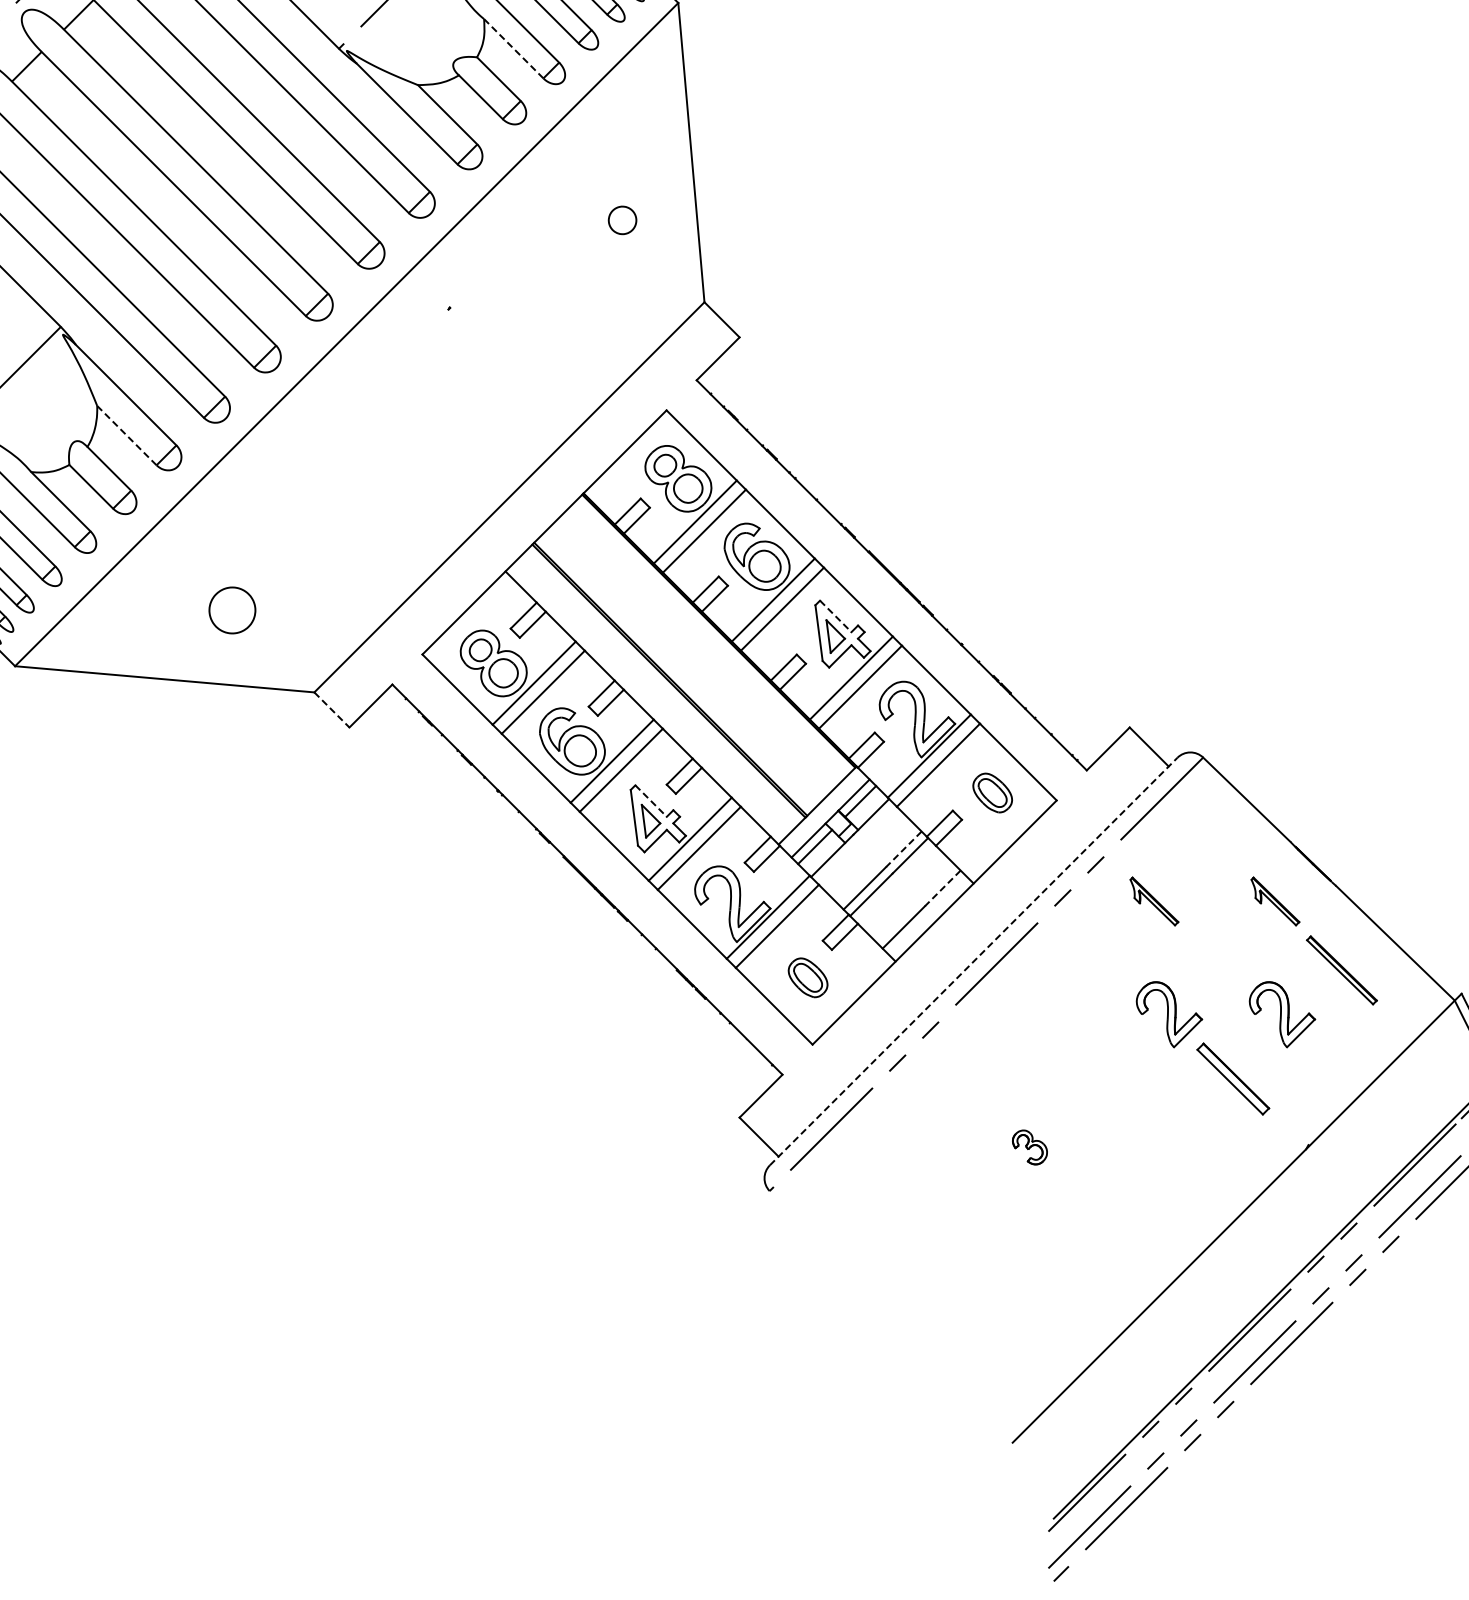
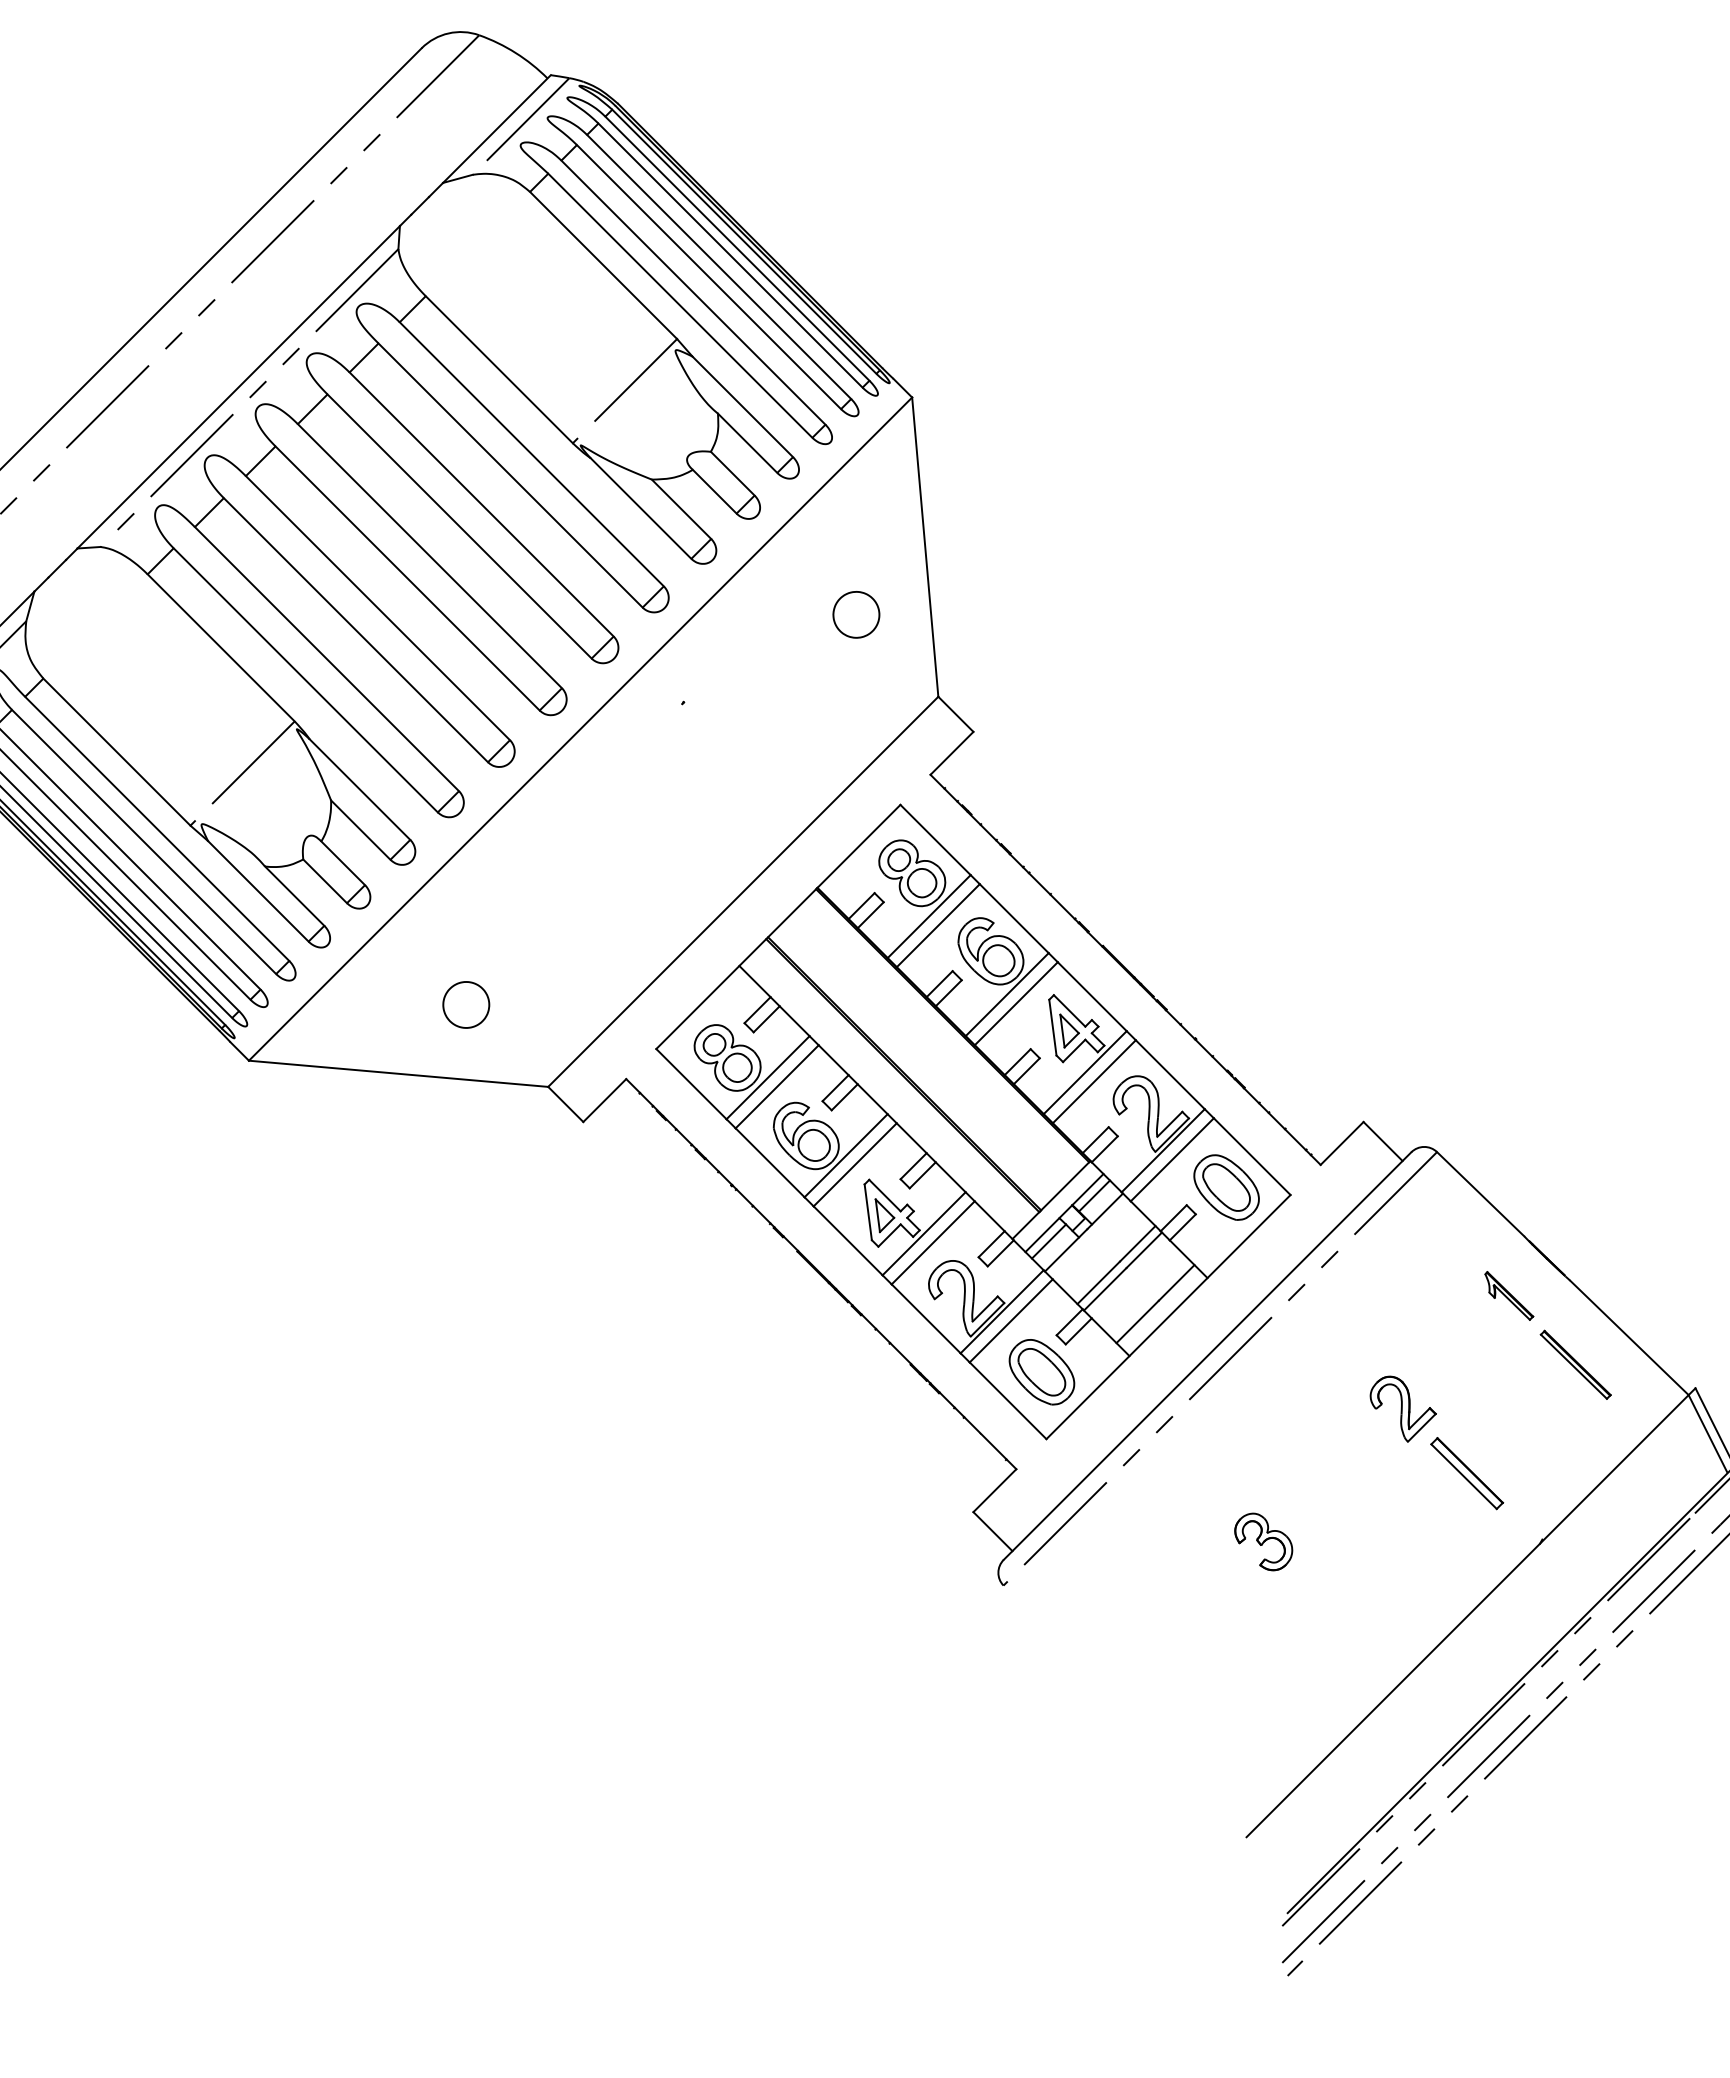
line: (513, 49) -> (747, 443), dashed -> solid
part: (622, 220) -> (856, 614), size x1.67
line: (126, 436) -> (360, 830), dashed -> solid
line: (835, 617) -> (1069, 1011), dashed -> solid
line: (331, 710) -> (565, 1104), dashed -> solid
part: (992, 793) -> (1226, 1187), size x1.67
line: (651, 801) -> (885, 1195), dashed -> solid
line: (903, 850) -> (1137, 1244), dashed -> solid
line: (942, 889) -> (1176, 1283), dashed -> solid
part: (1154, 901) -> (1388, 1295), removed
line: (973, 961) -> (1207, 1355), dashed -> solid
part: (807, 978) -> (1041, 1372), size x1.67
part: (1281, 1014) -> (1515, 1408), removed
part: (1029, 1147) -> (1263, 1541), size x1.67

